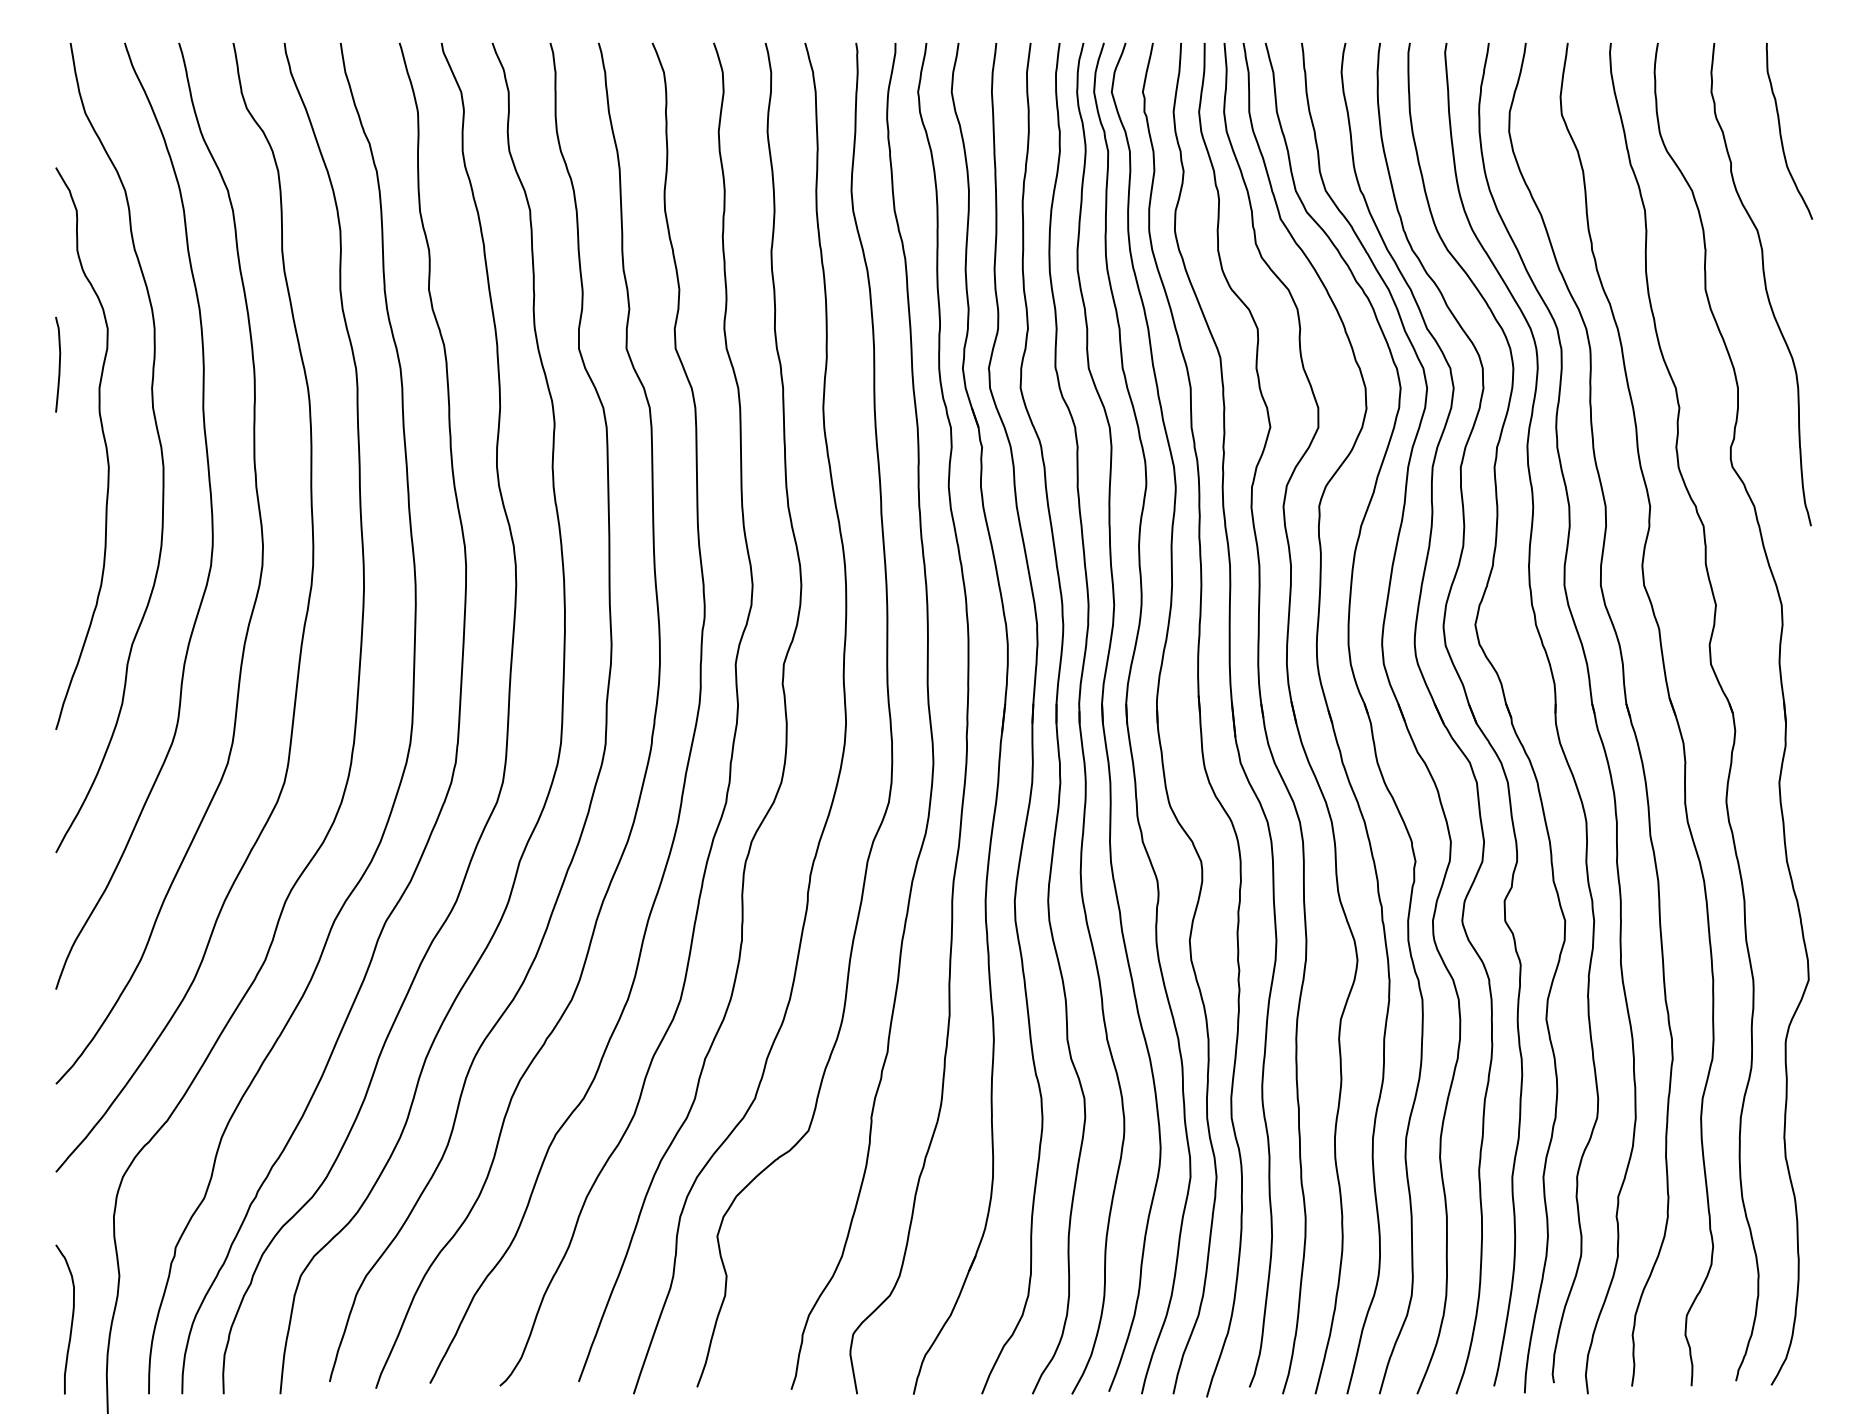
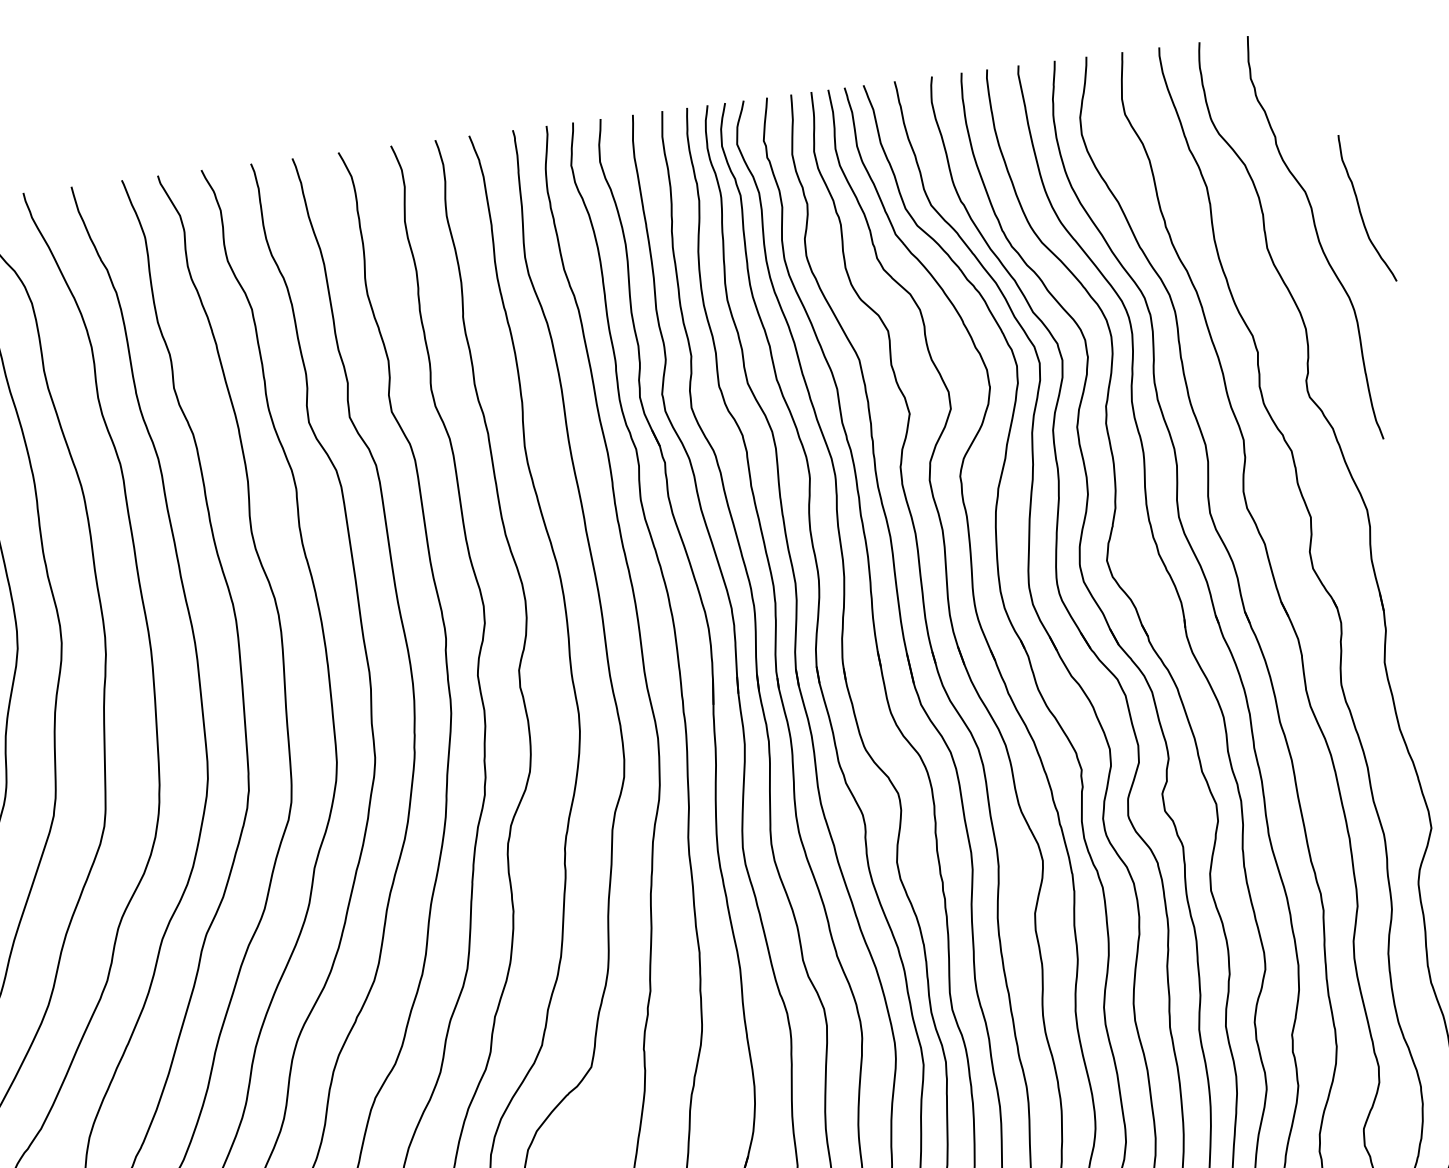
curve: (1781, 131) -> (1360, 209), moved

